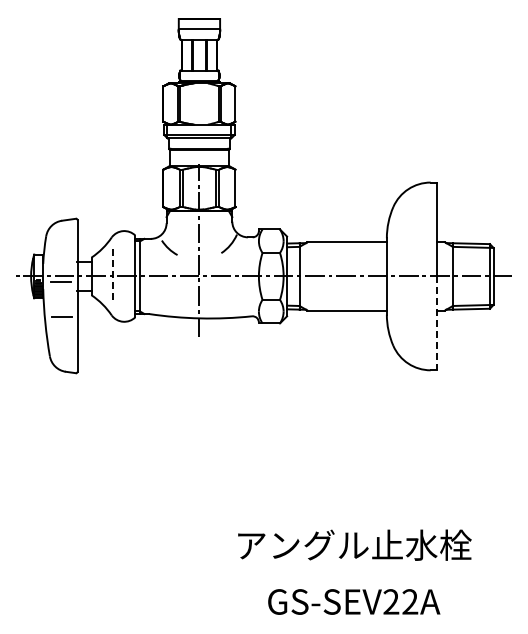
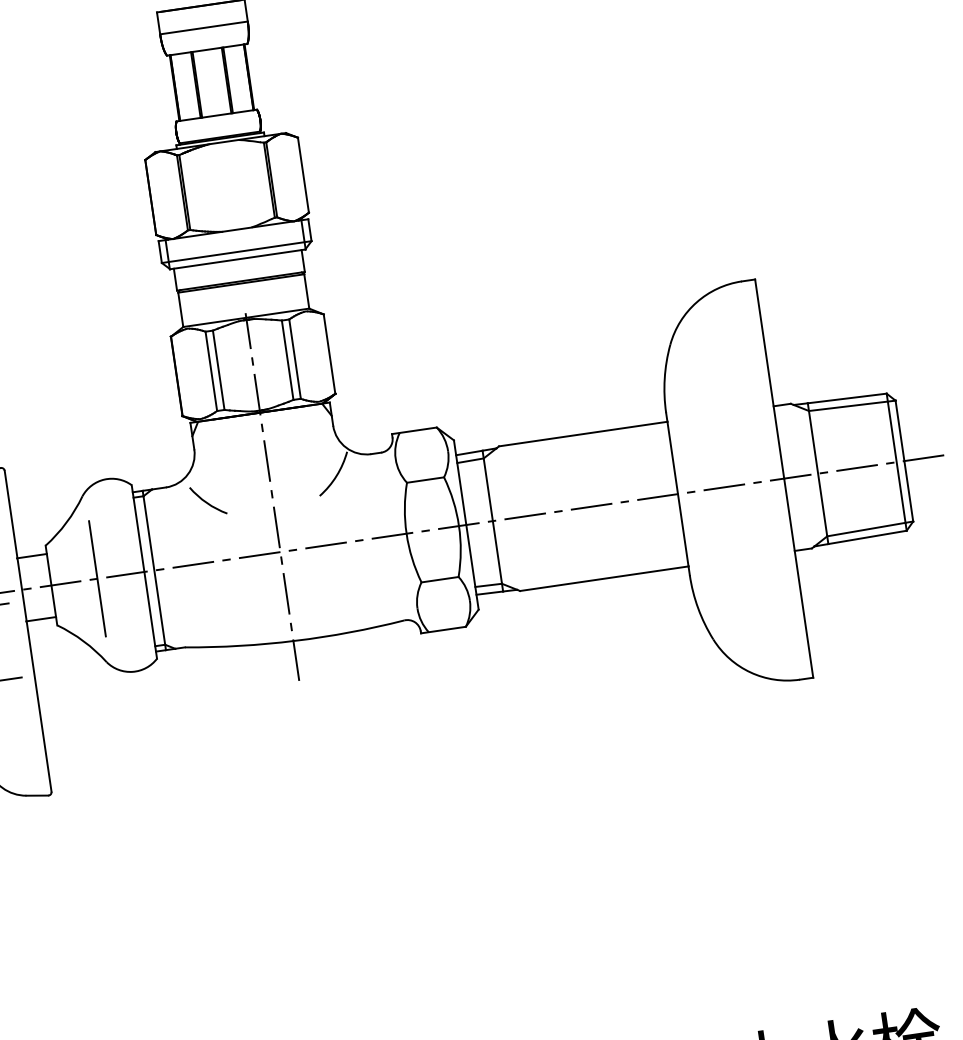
line: (113, 276) -> (98, 578), dashed -> solid
line: (436, 323) -> (797, 578), dashed -> solid

